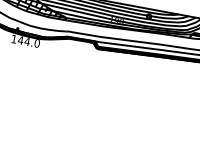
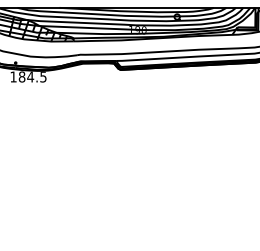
text: (28, 41) -> (32, 76), 144.0 -> 184.5

